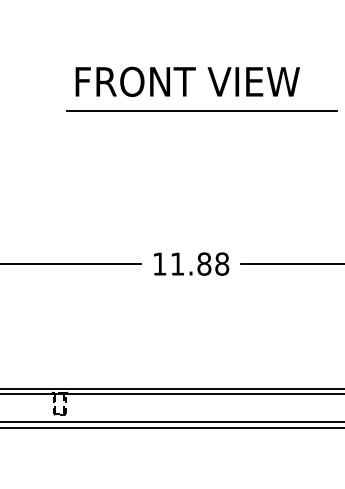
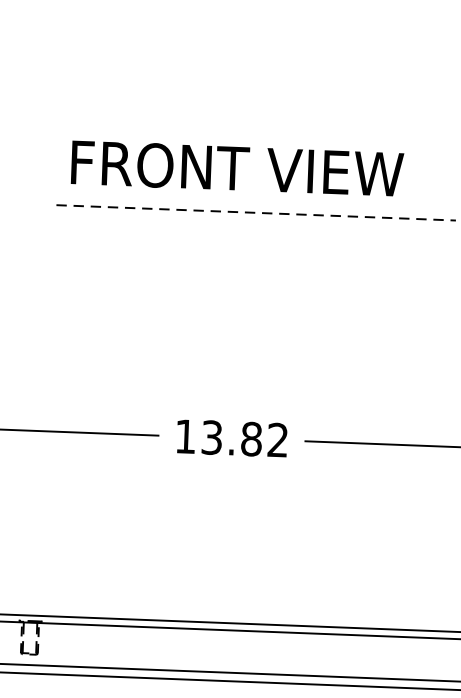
line: (202, 111) -> (257, 213), solid -> dashed
text: (199, 263) -> (244, 438), 11.88 -> 13.82

